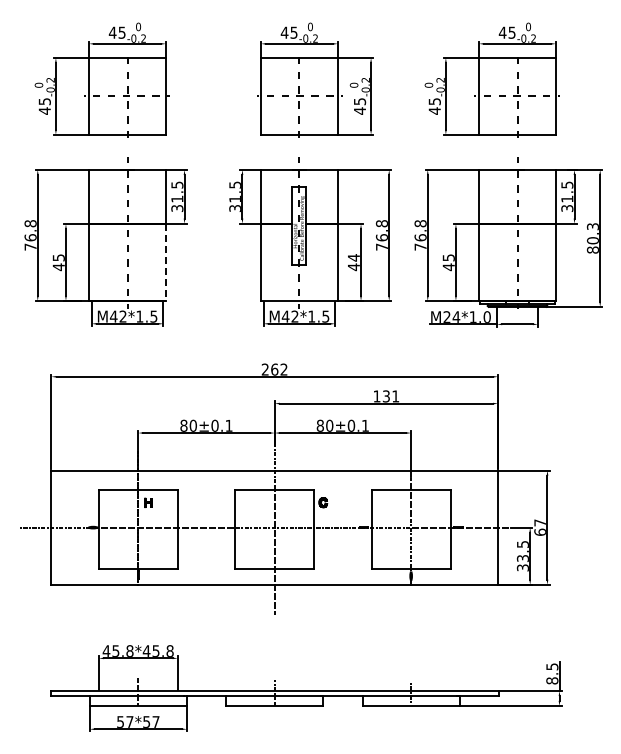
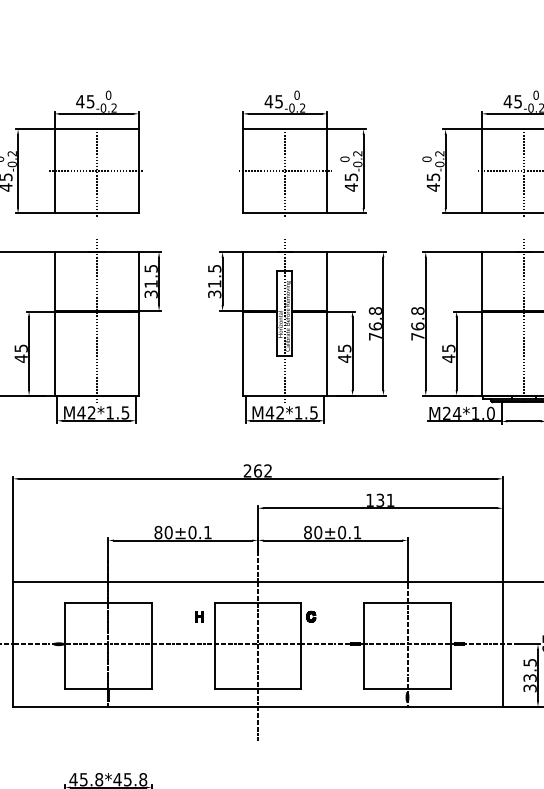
text: (353, 257) -> (344, 348), 44 -> 45
line: (165, 263) -> (138, 354), dashed -> solid
part: (148, 502) -> (199, 616), moved

